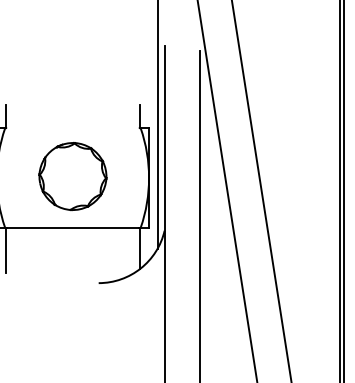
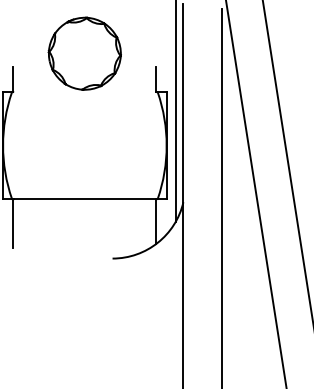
part: (72, 176) -> (84, 53), moved

